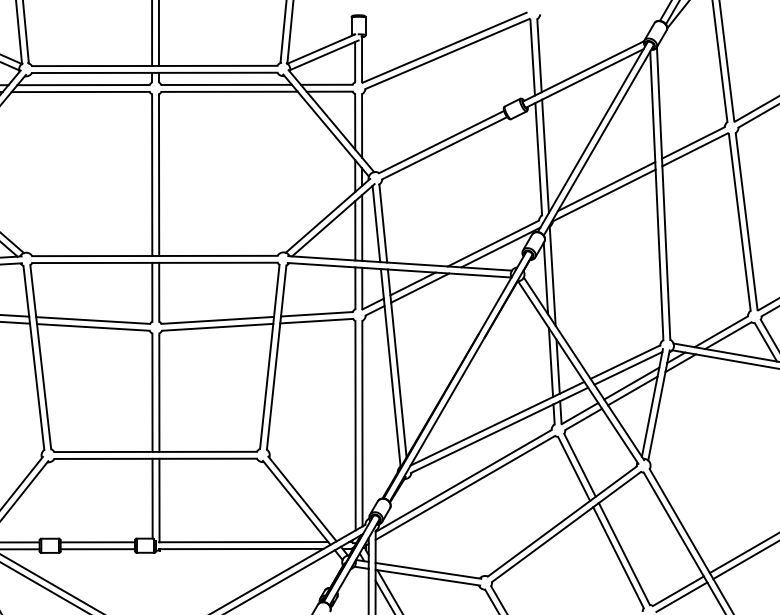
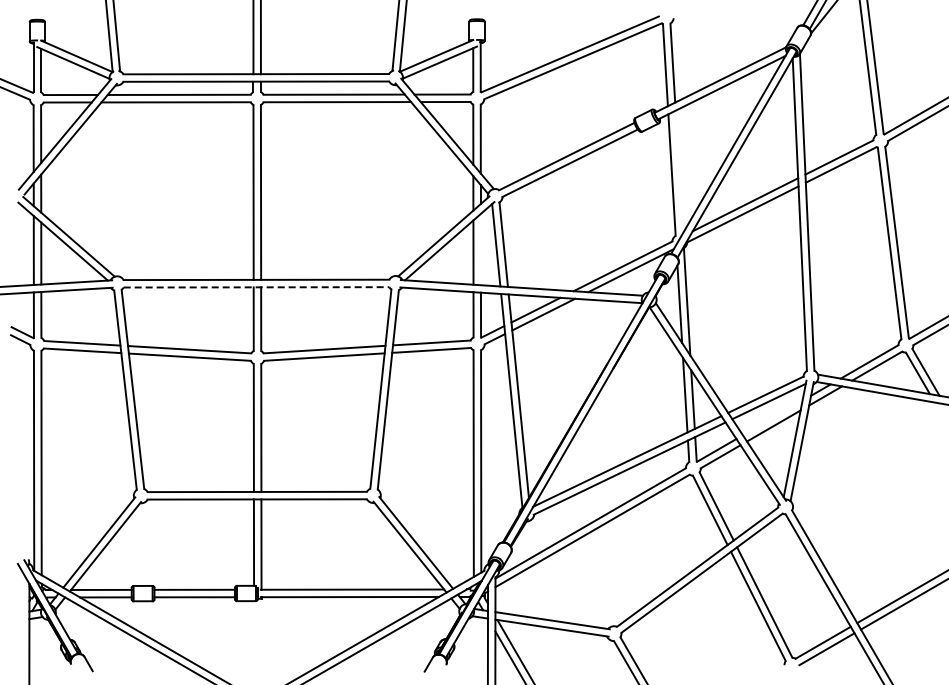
line: (545, 155) -> (679, 171), removed
line: (361, 227) -> (480, 249), removed
line: (154, 263) -> (256, 287), solid -> dashed
line: (631, 383) -> (772, 417), removed

